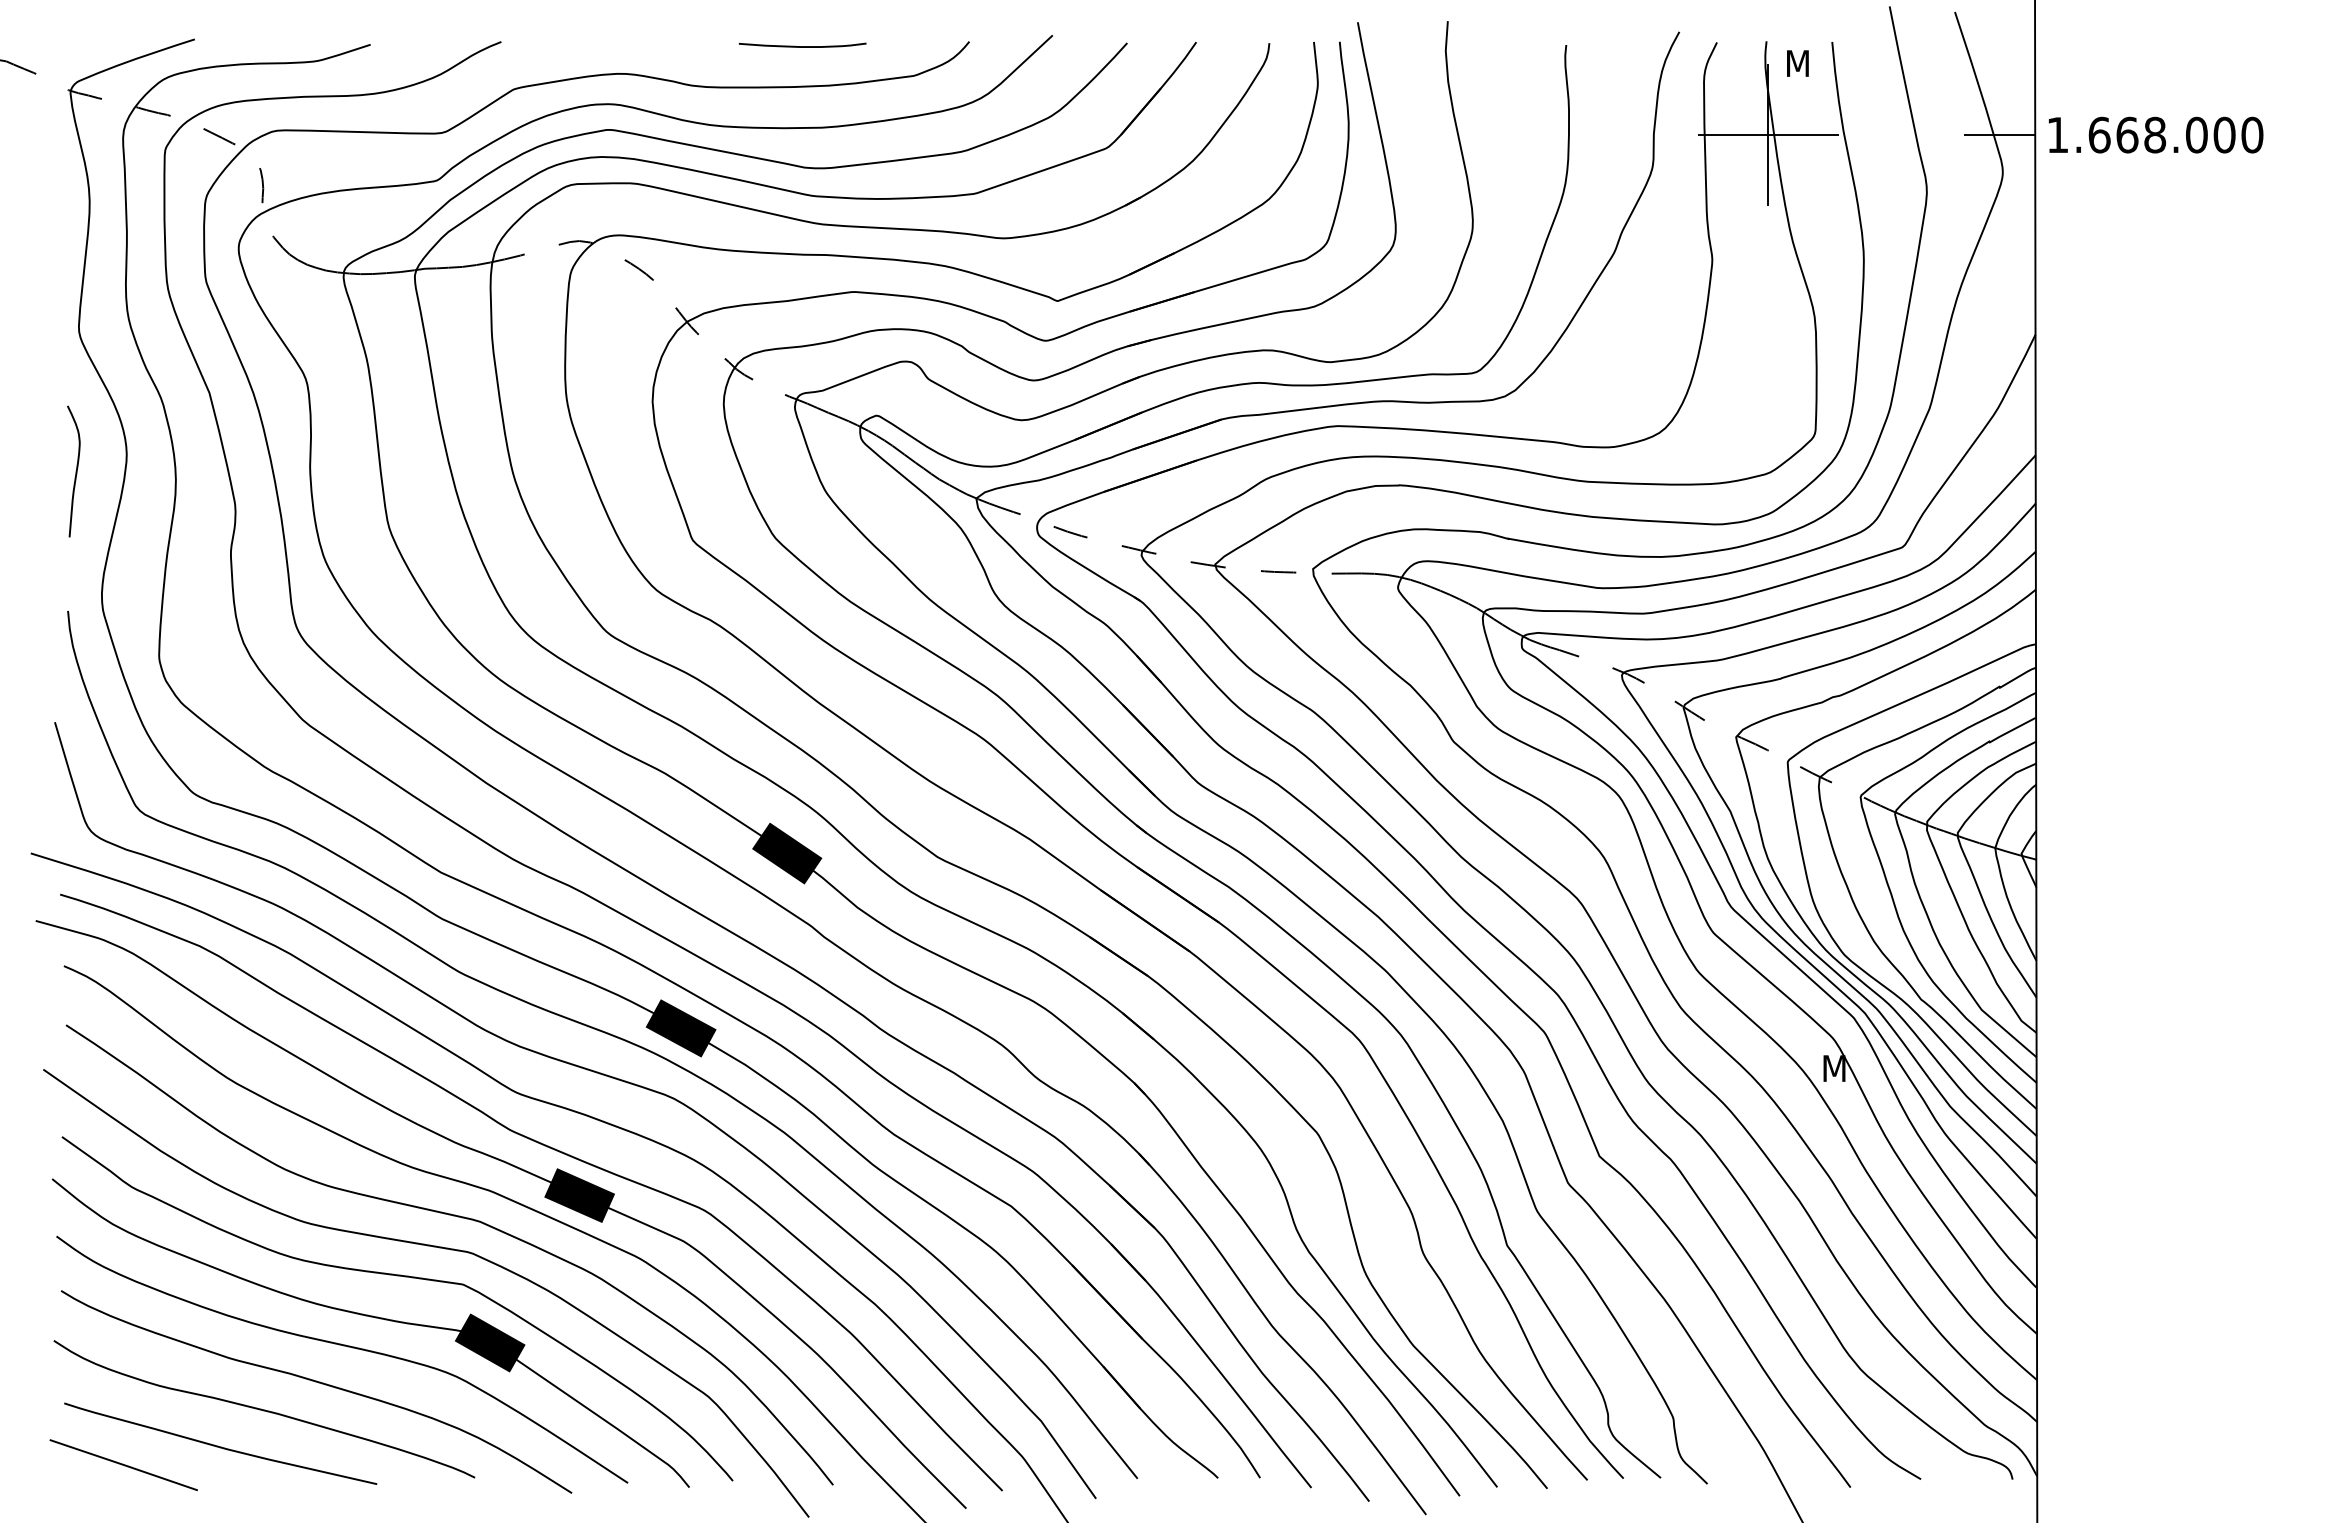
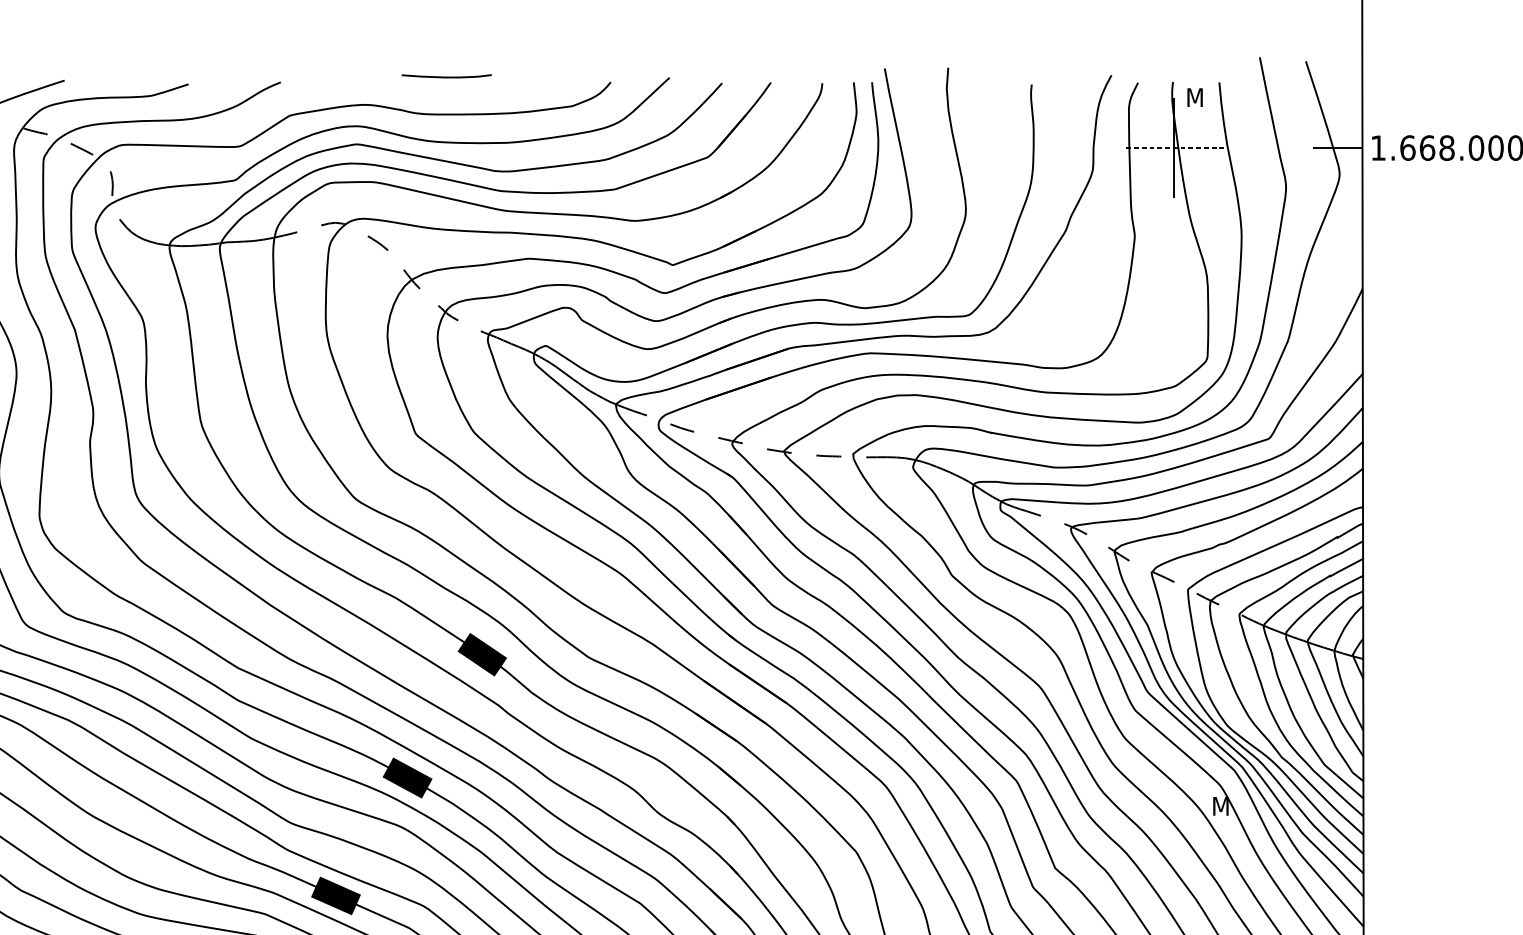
curve: (802, 46) -> (446, 77), moved
line: (1768, 135) -> (1174, 148), solid -> dashed

